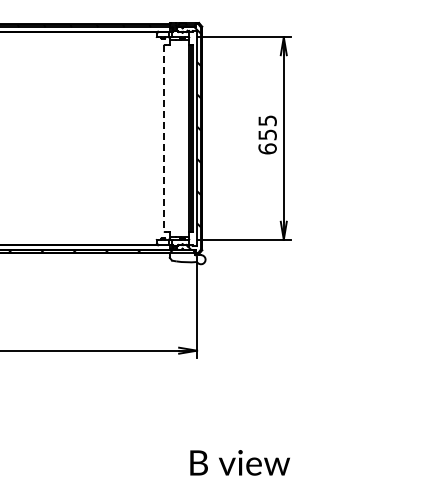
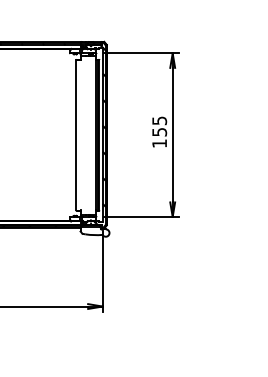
line: (164, 138) -> (76, 135), dashed -> solid
text: (267, 148) -> (159, 143), 655 -> 155

